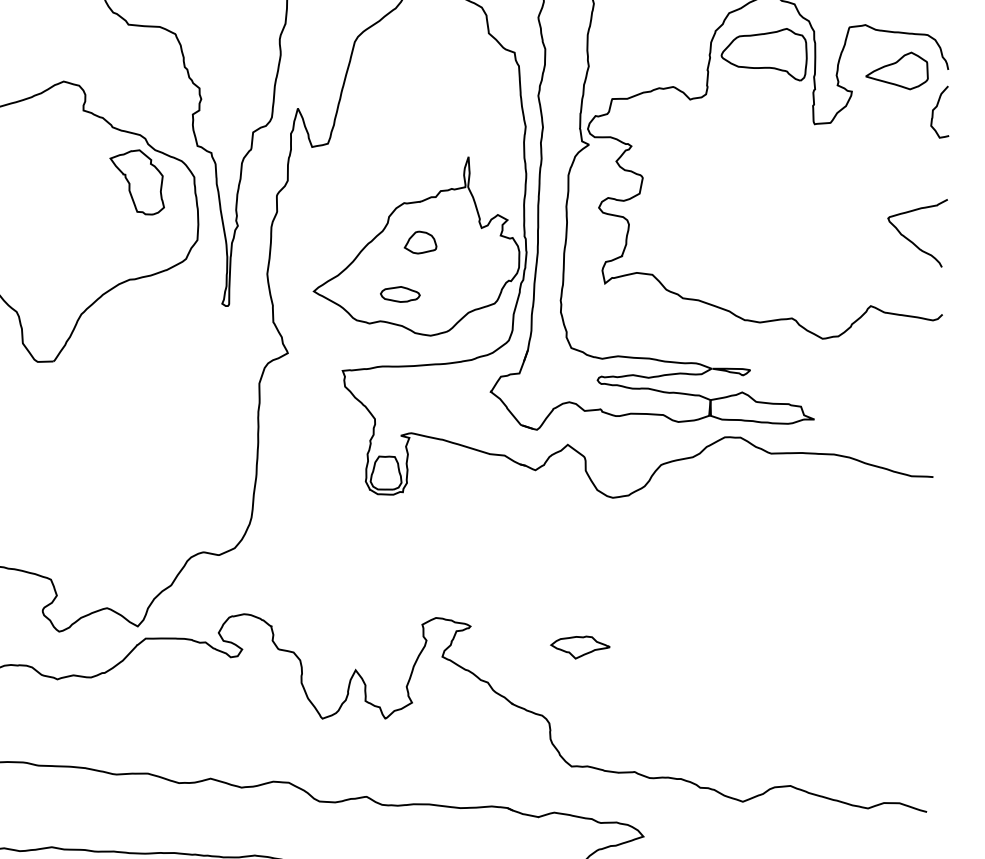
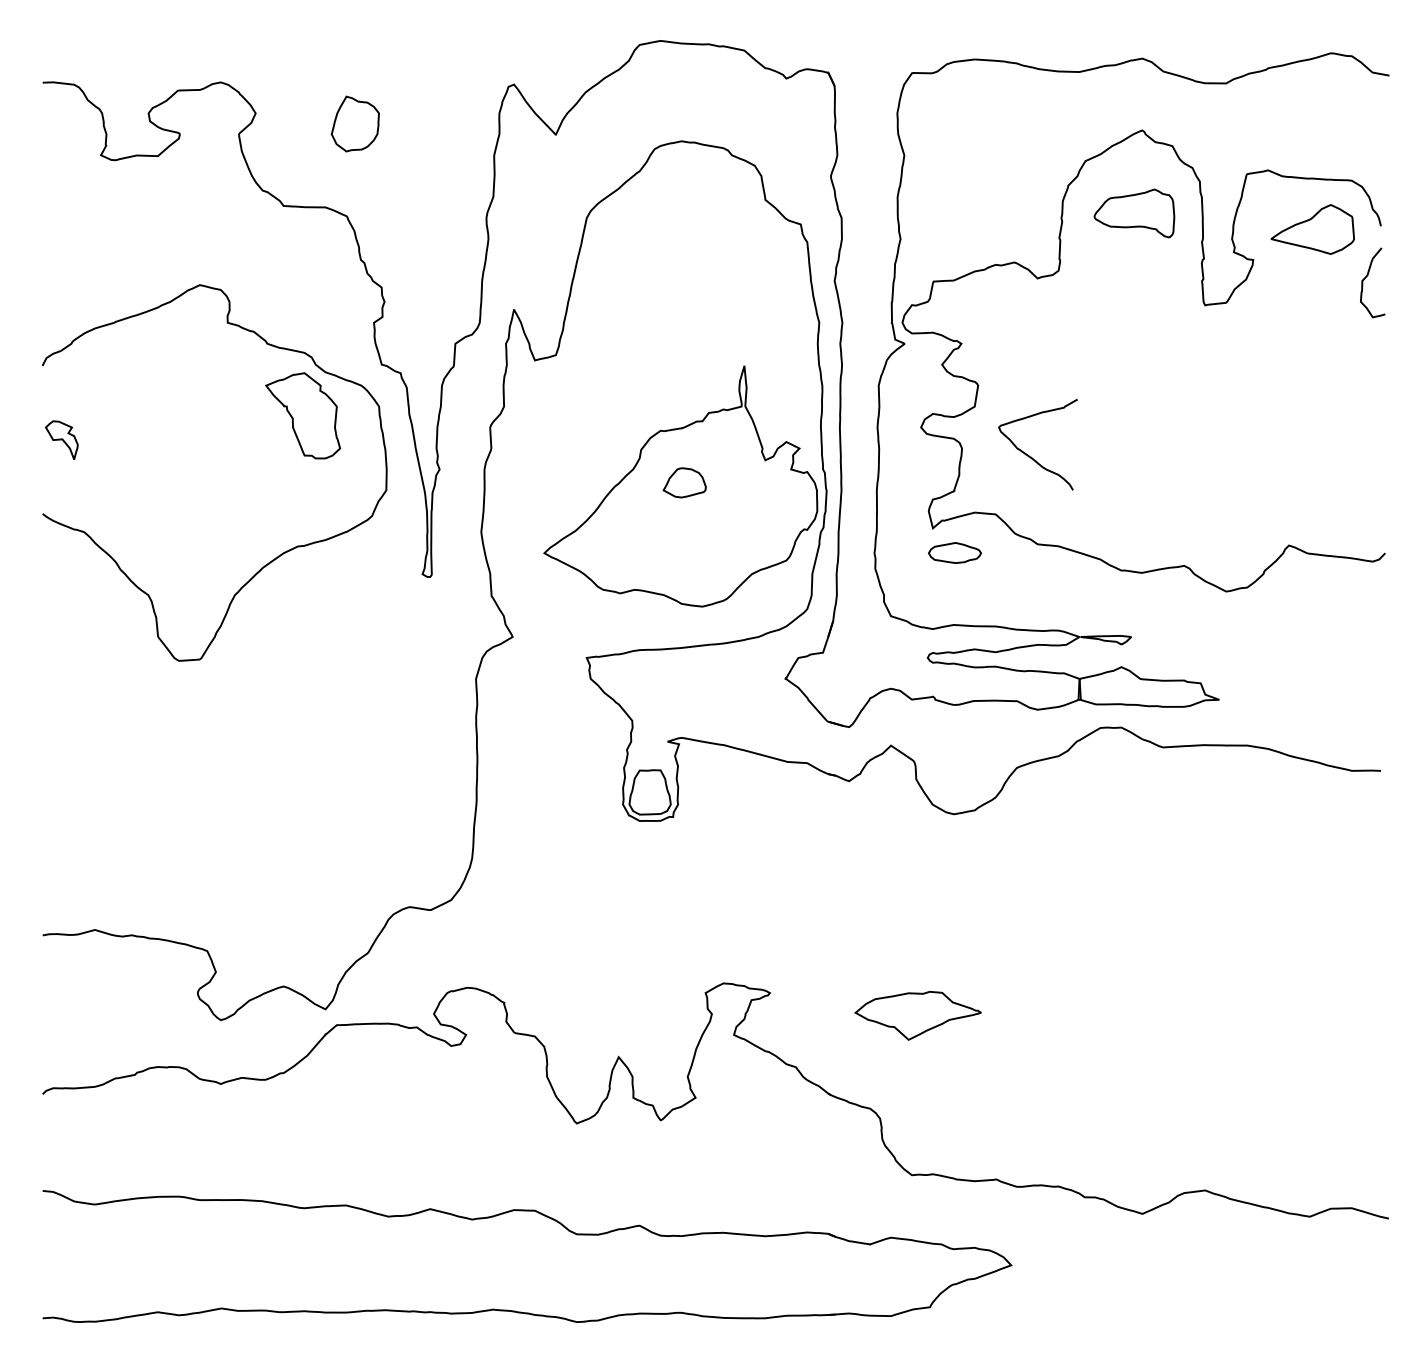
part: (764, 53) -> (1134, 213), size x0.7
curve: (911, 240) -> (1031, 456), moved
part: (399, 294) -> (954, 552), moved
part: (580, 647) -> (917, 1015), size x1.6

